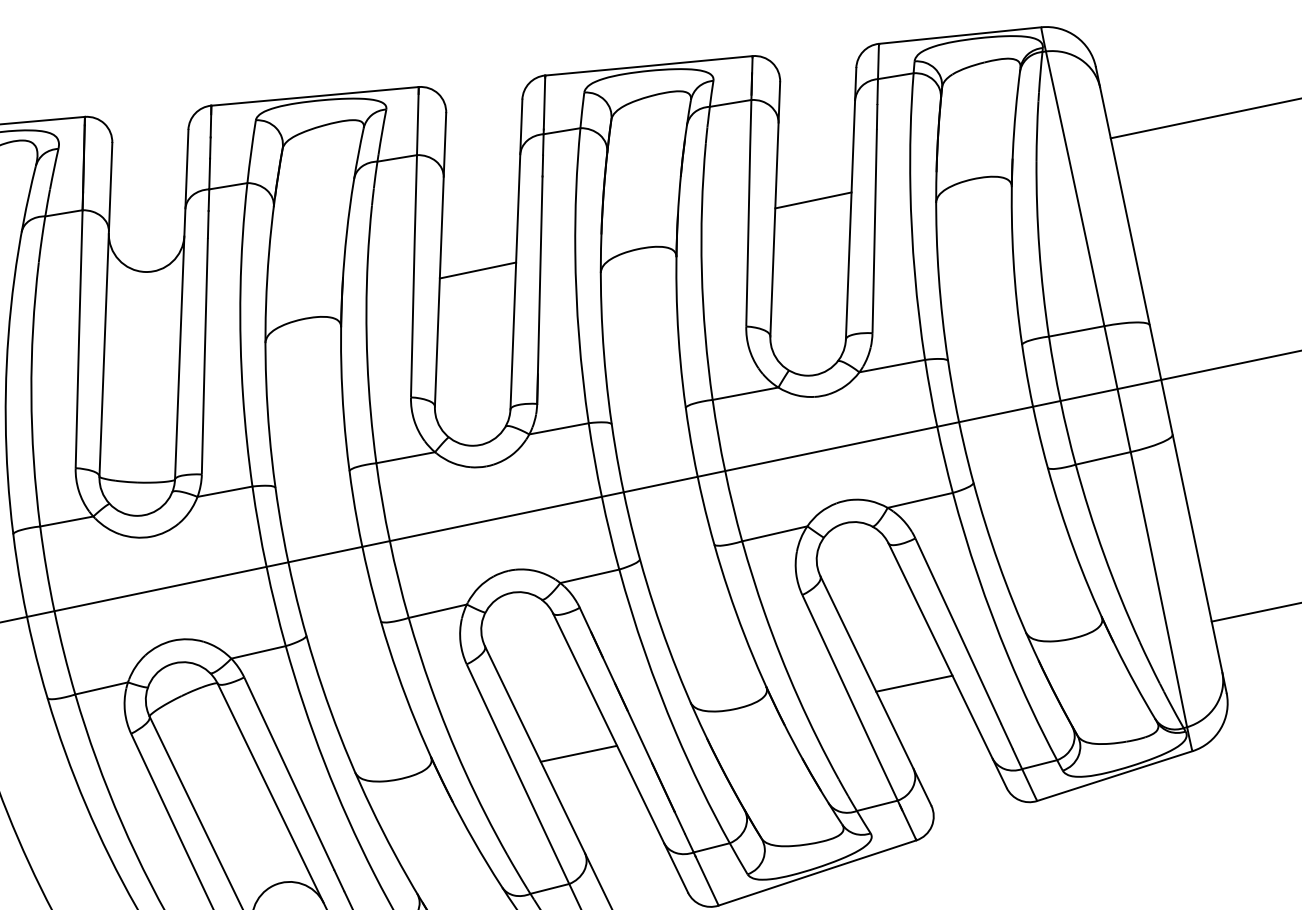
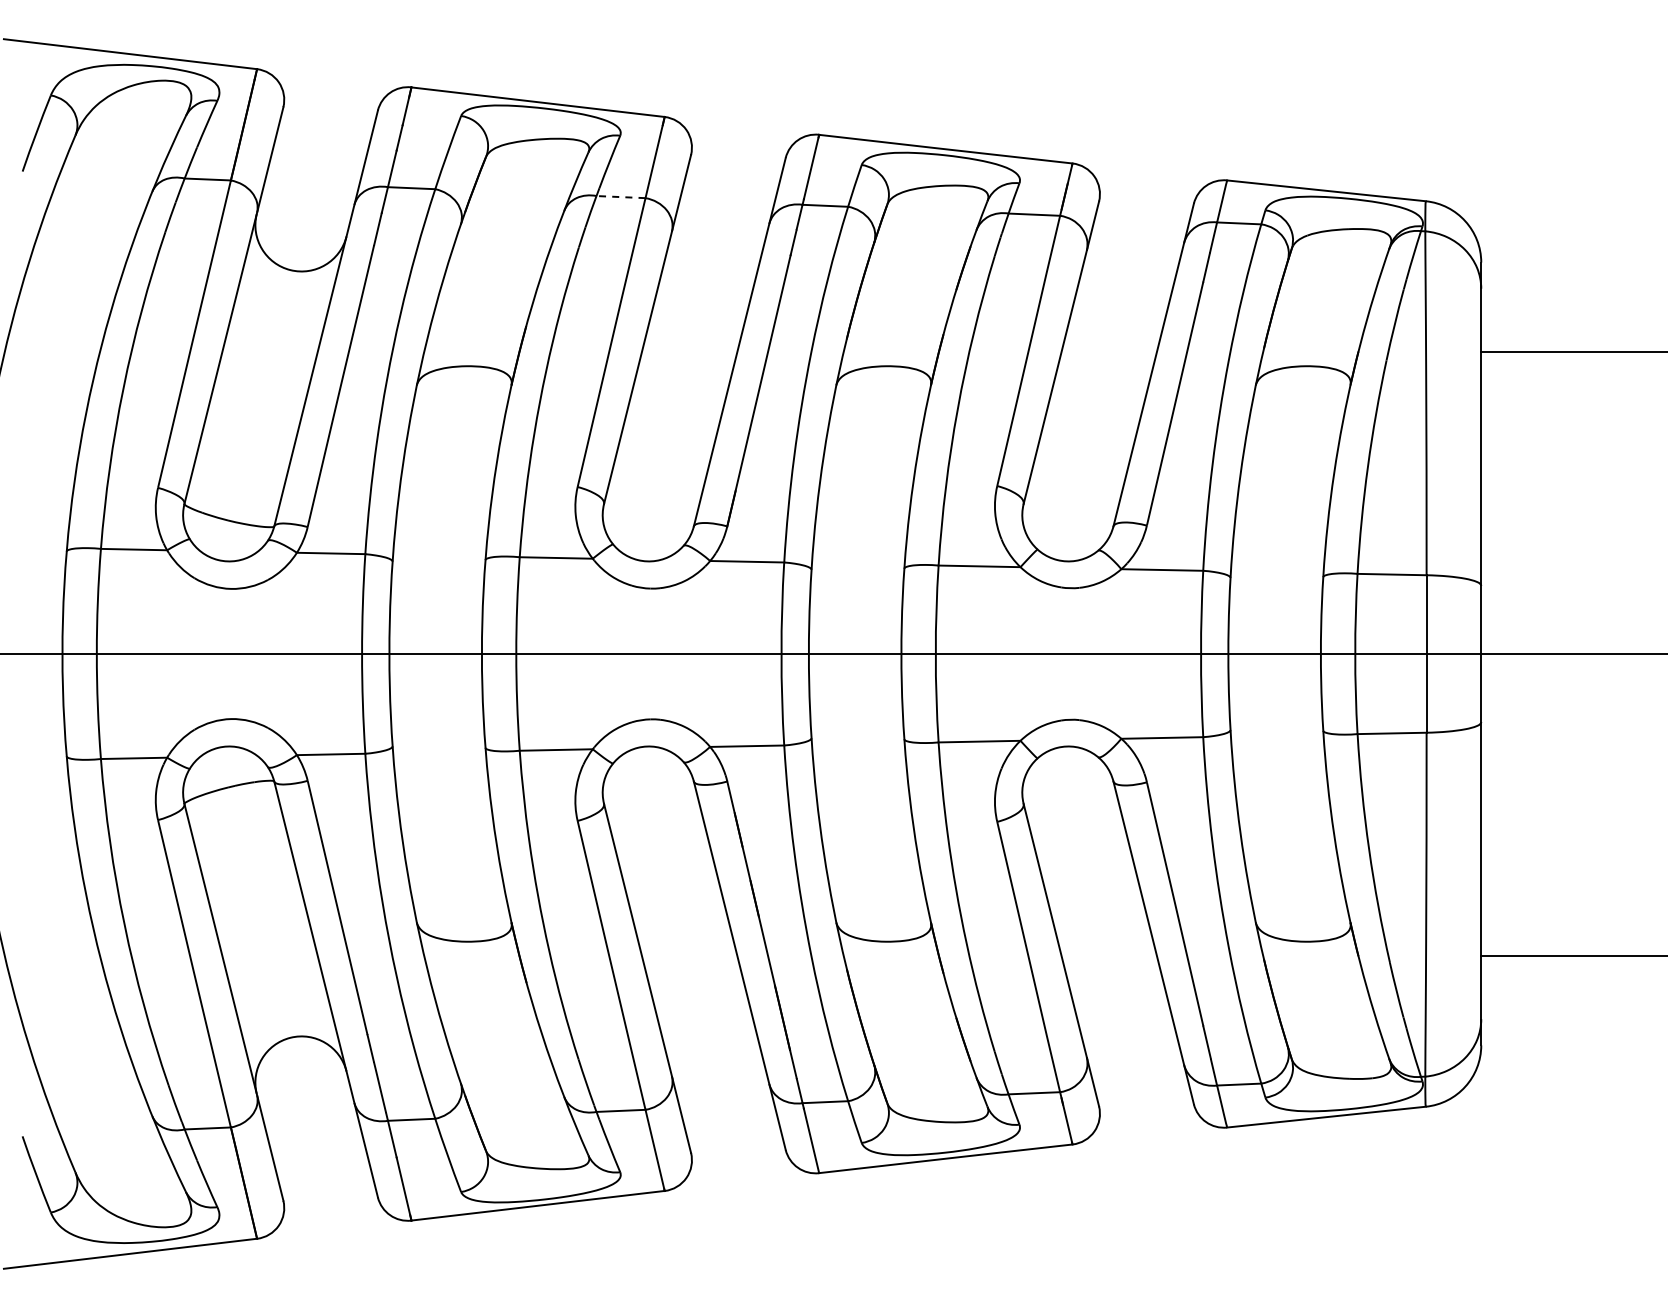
line: (397, 158) -> (621, 197), solid -> dashed
line: (813, 200) -> (1109, 351), removed
line: (477, 270) -> (689, 351), removed
line: (914, 683) -> (1109, 956), removed
line: (578, 754) -> (689, 956), removed

